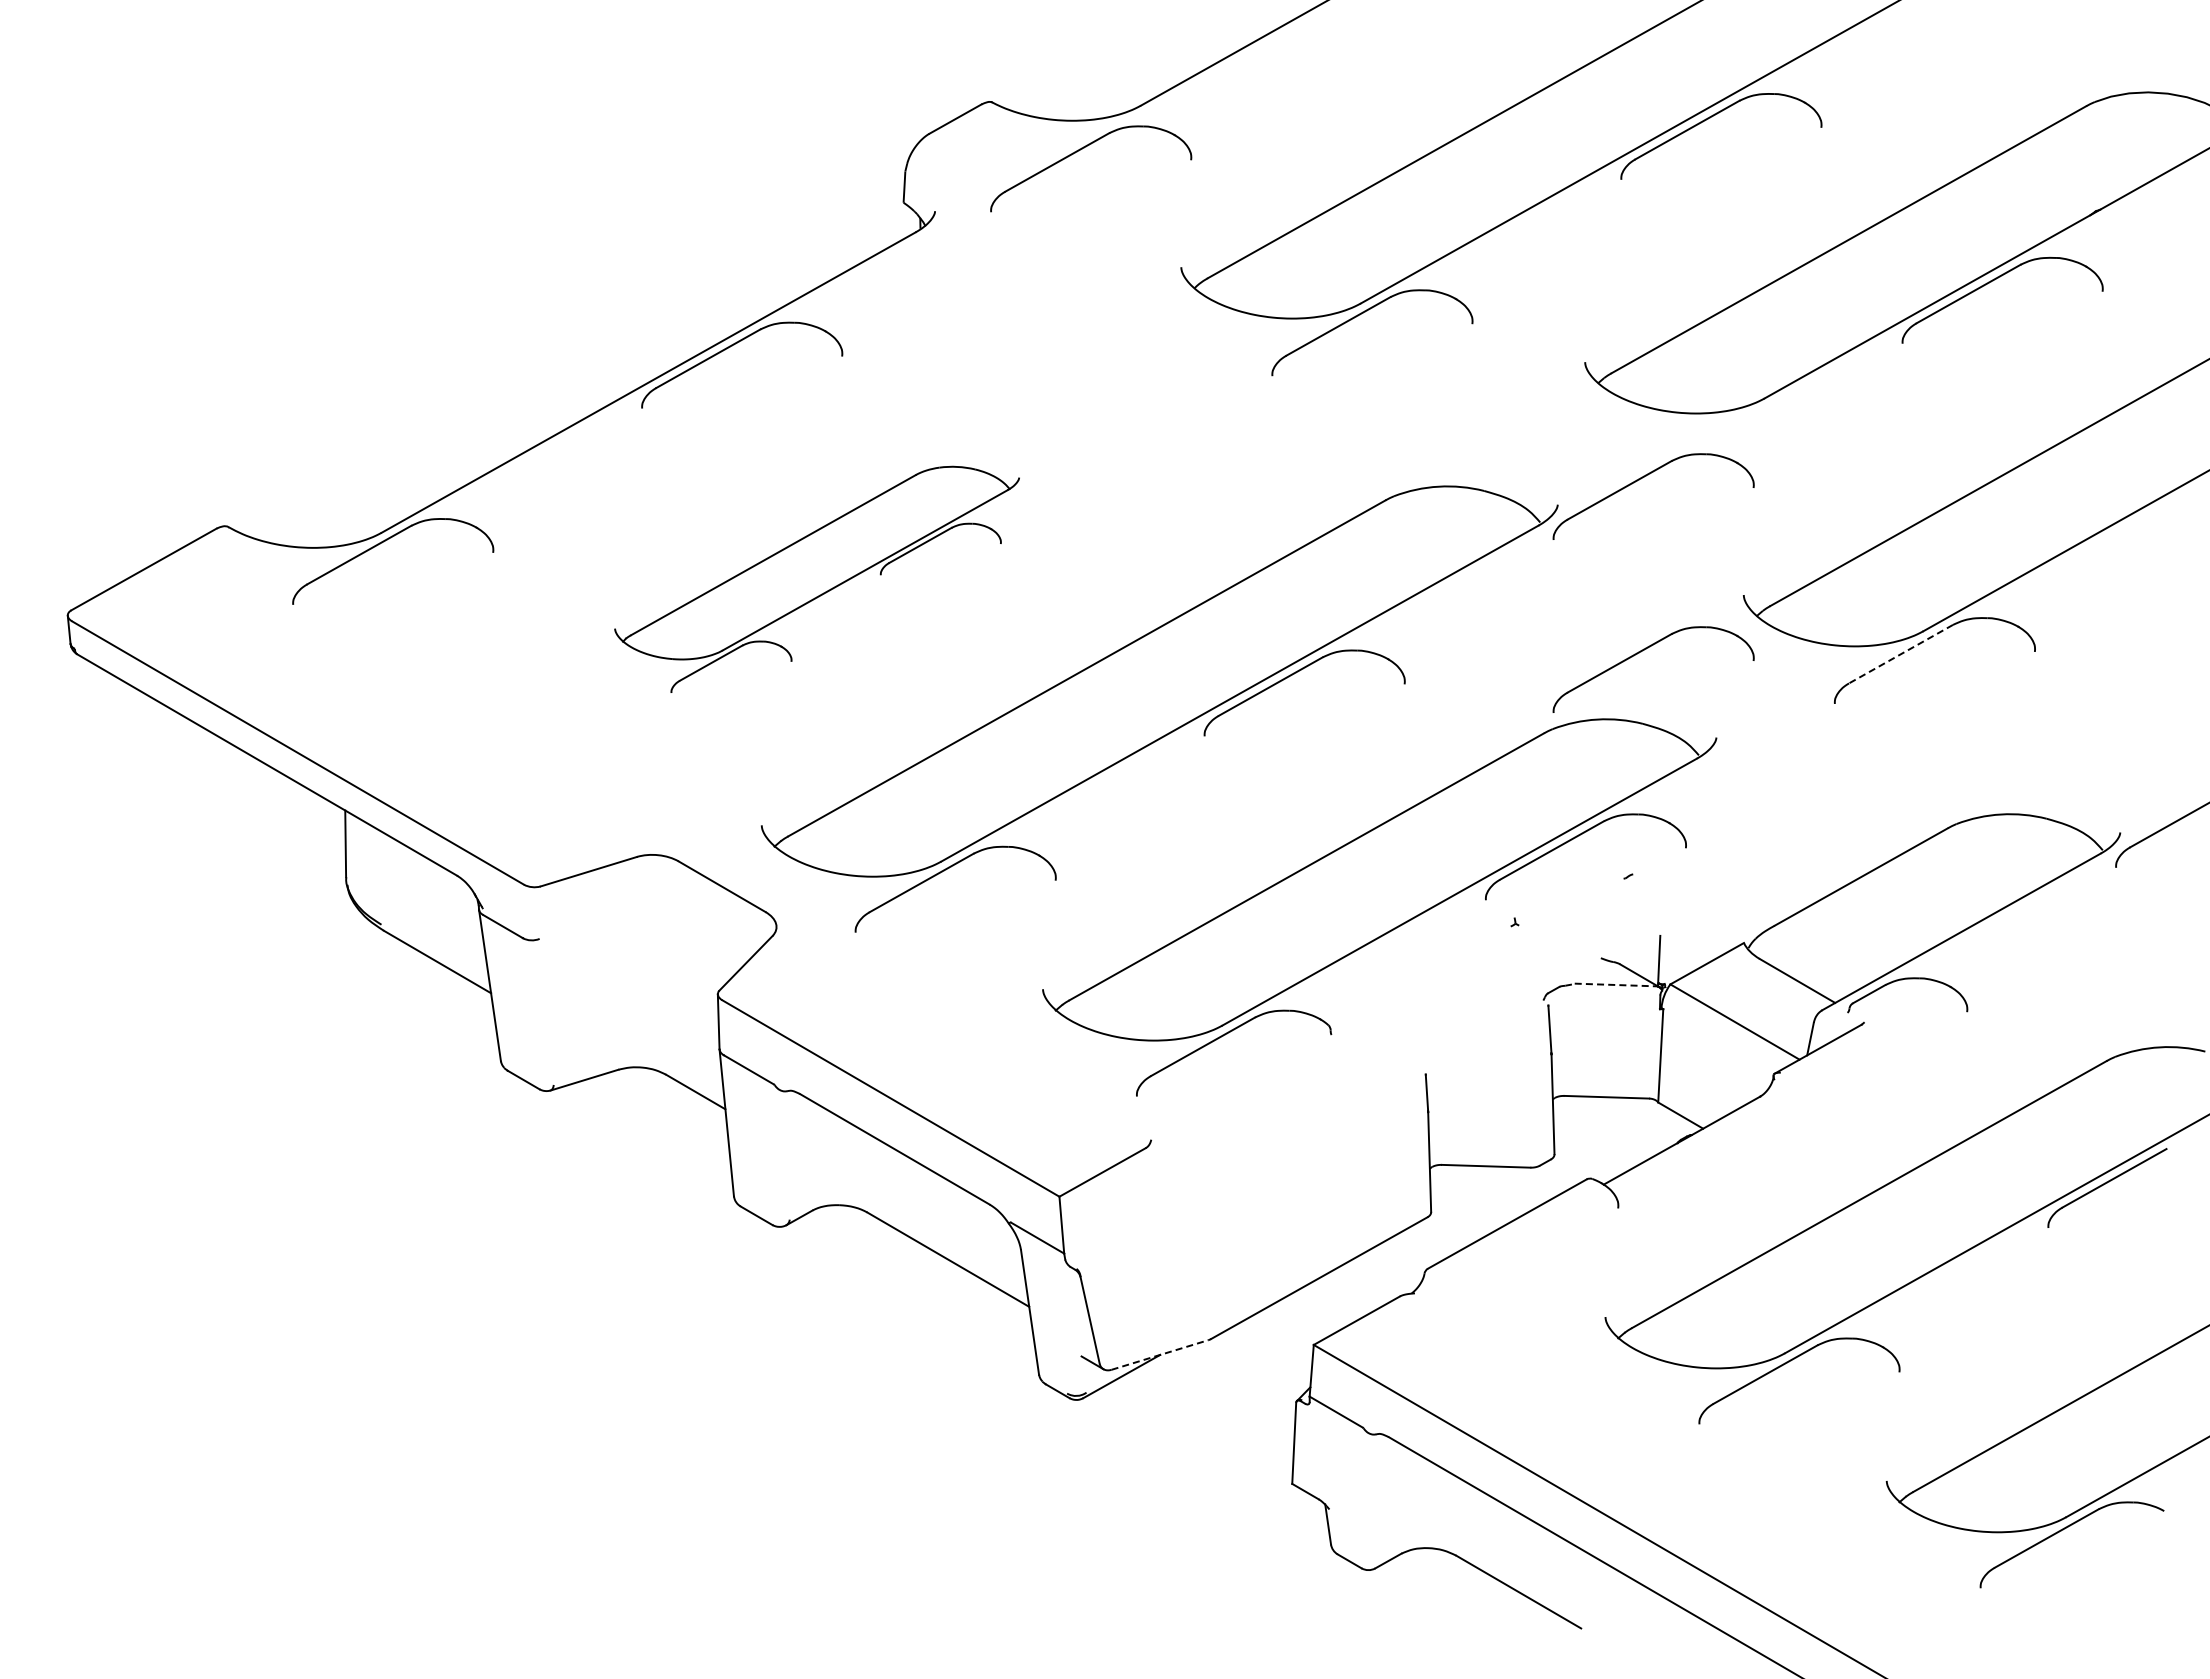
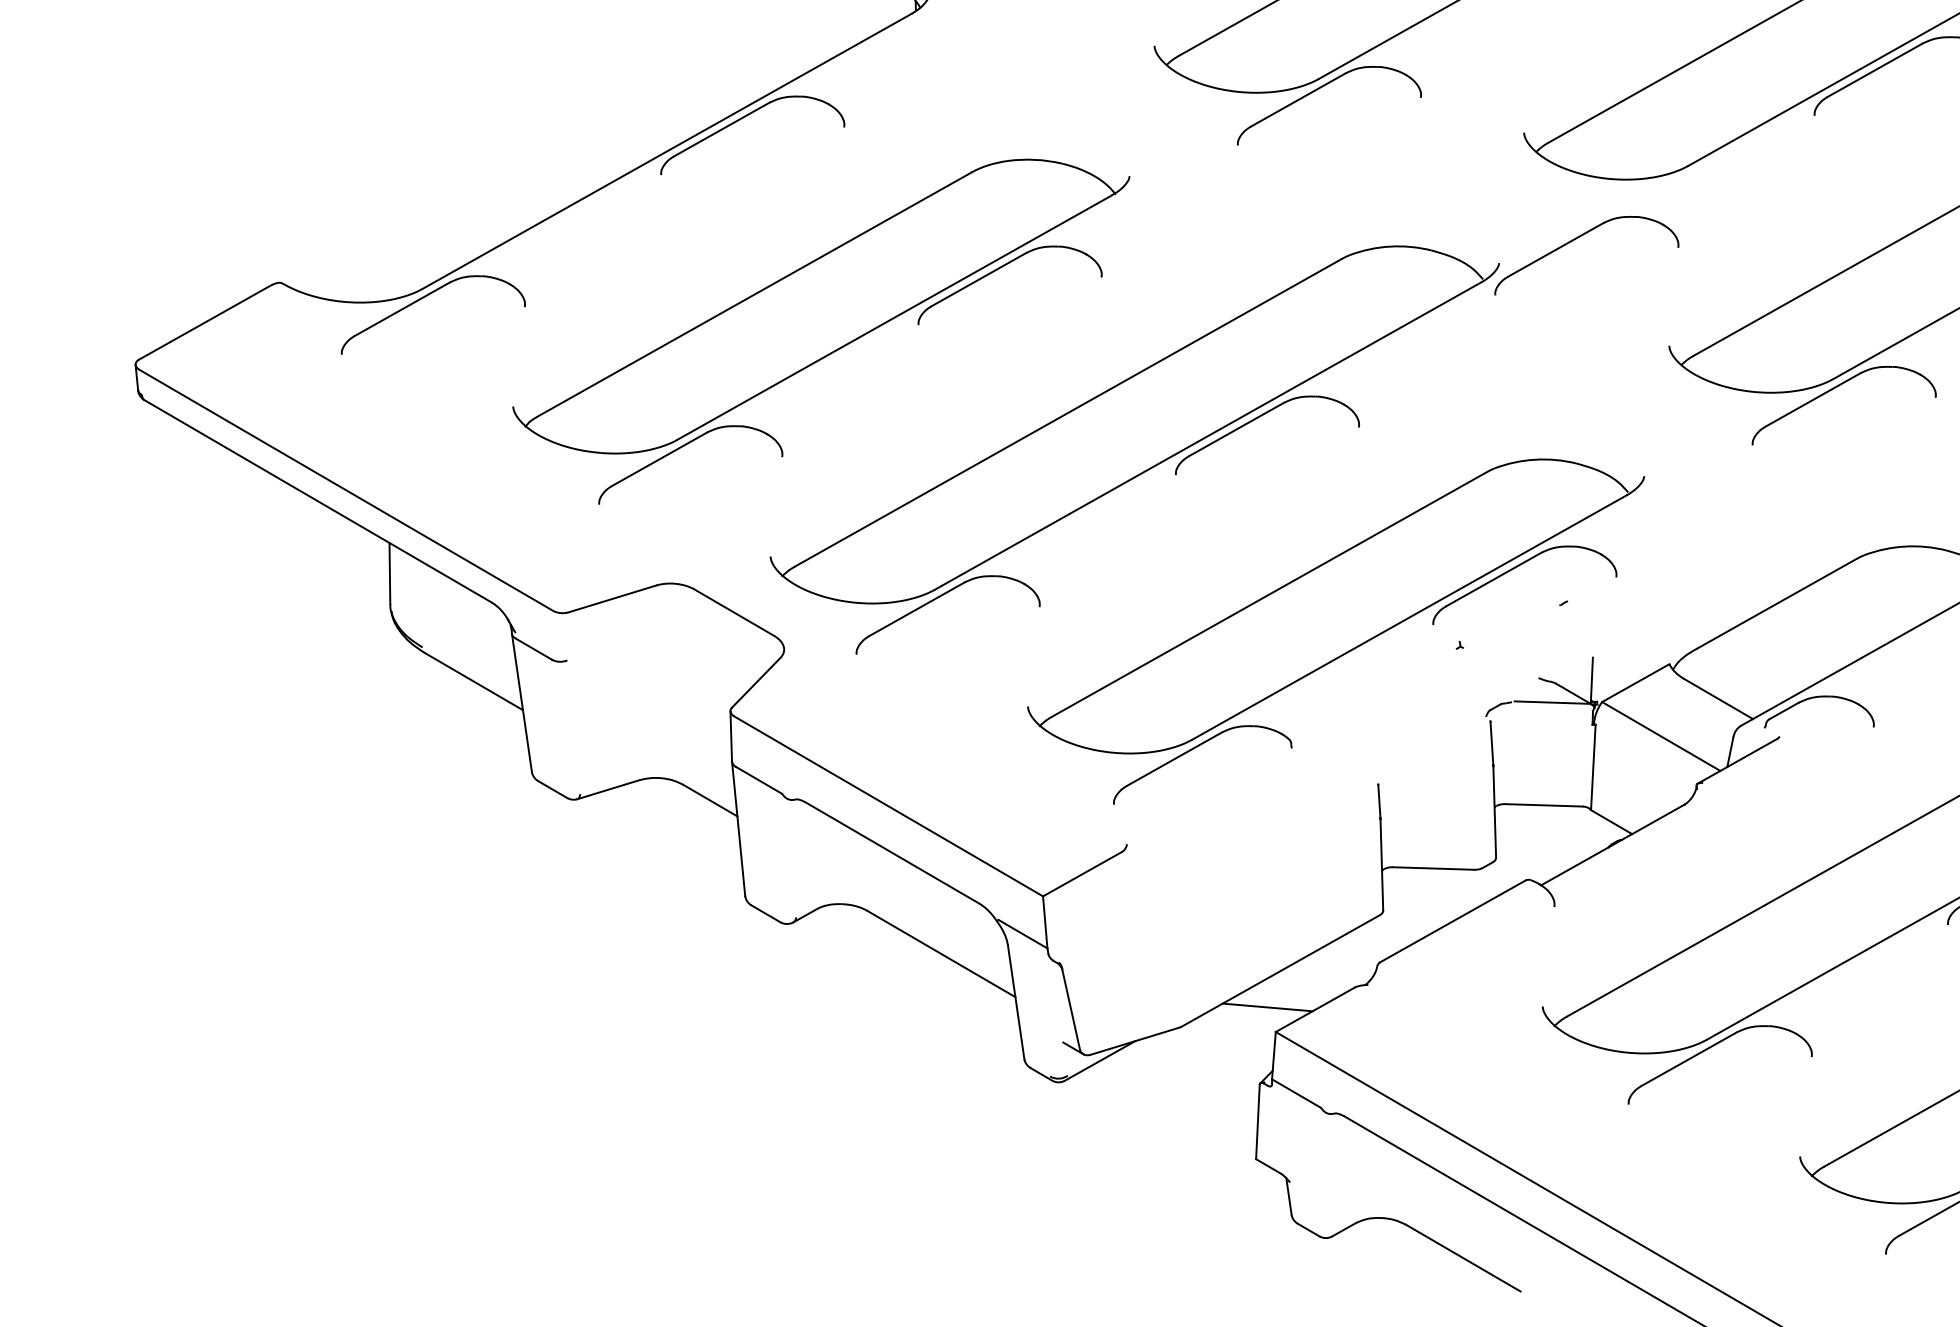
part: (816, 579) -> (820, 331), size x1.67
part: (1641, 652) -> (1575, 398), removed
line: (1901, 654) -> (1813, 400), dashed -> solid
line: (1616, 985) -> (1552, 703), dashed -> solid
line: (1304, 1317) -> (1267, 1006), added
line: (1159, 1355) -> (1134, 1041), dashed -> solid

